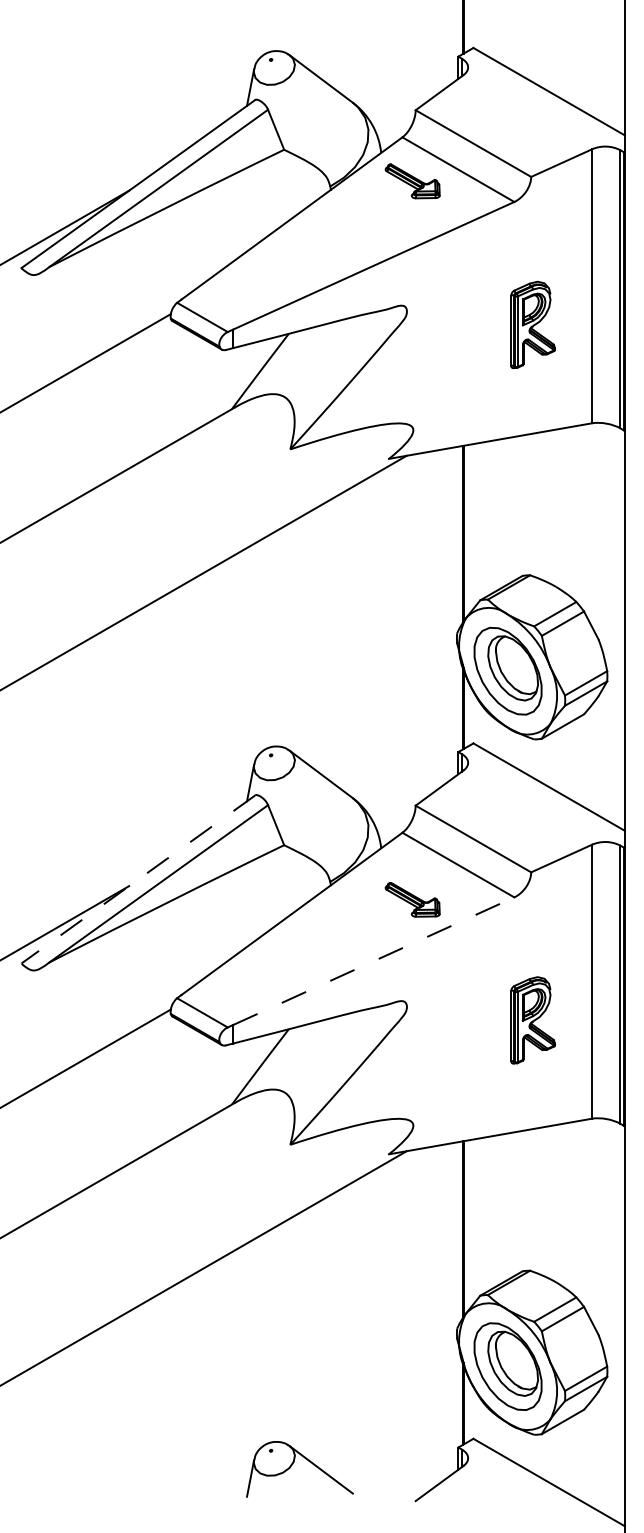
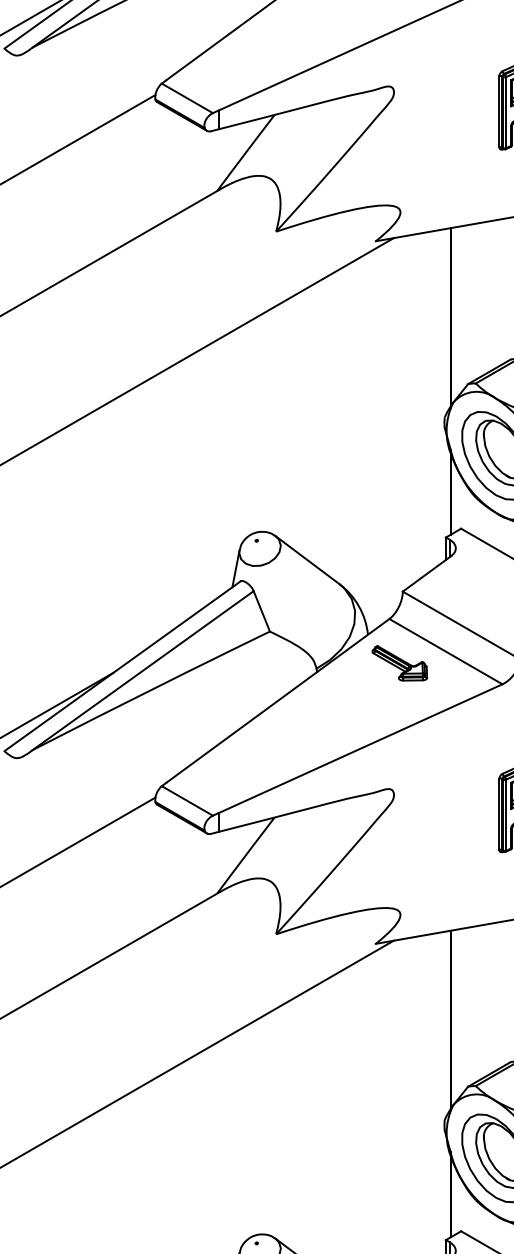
line: (138, 879) -> (122, 666), dashed -> solid
part: (412, 899) -> (399, 663), moved
line: (374, 960) -> (361, 748), dashed -> solid

